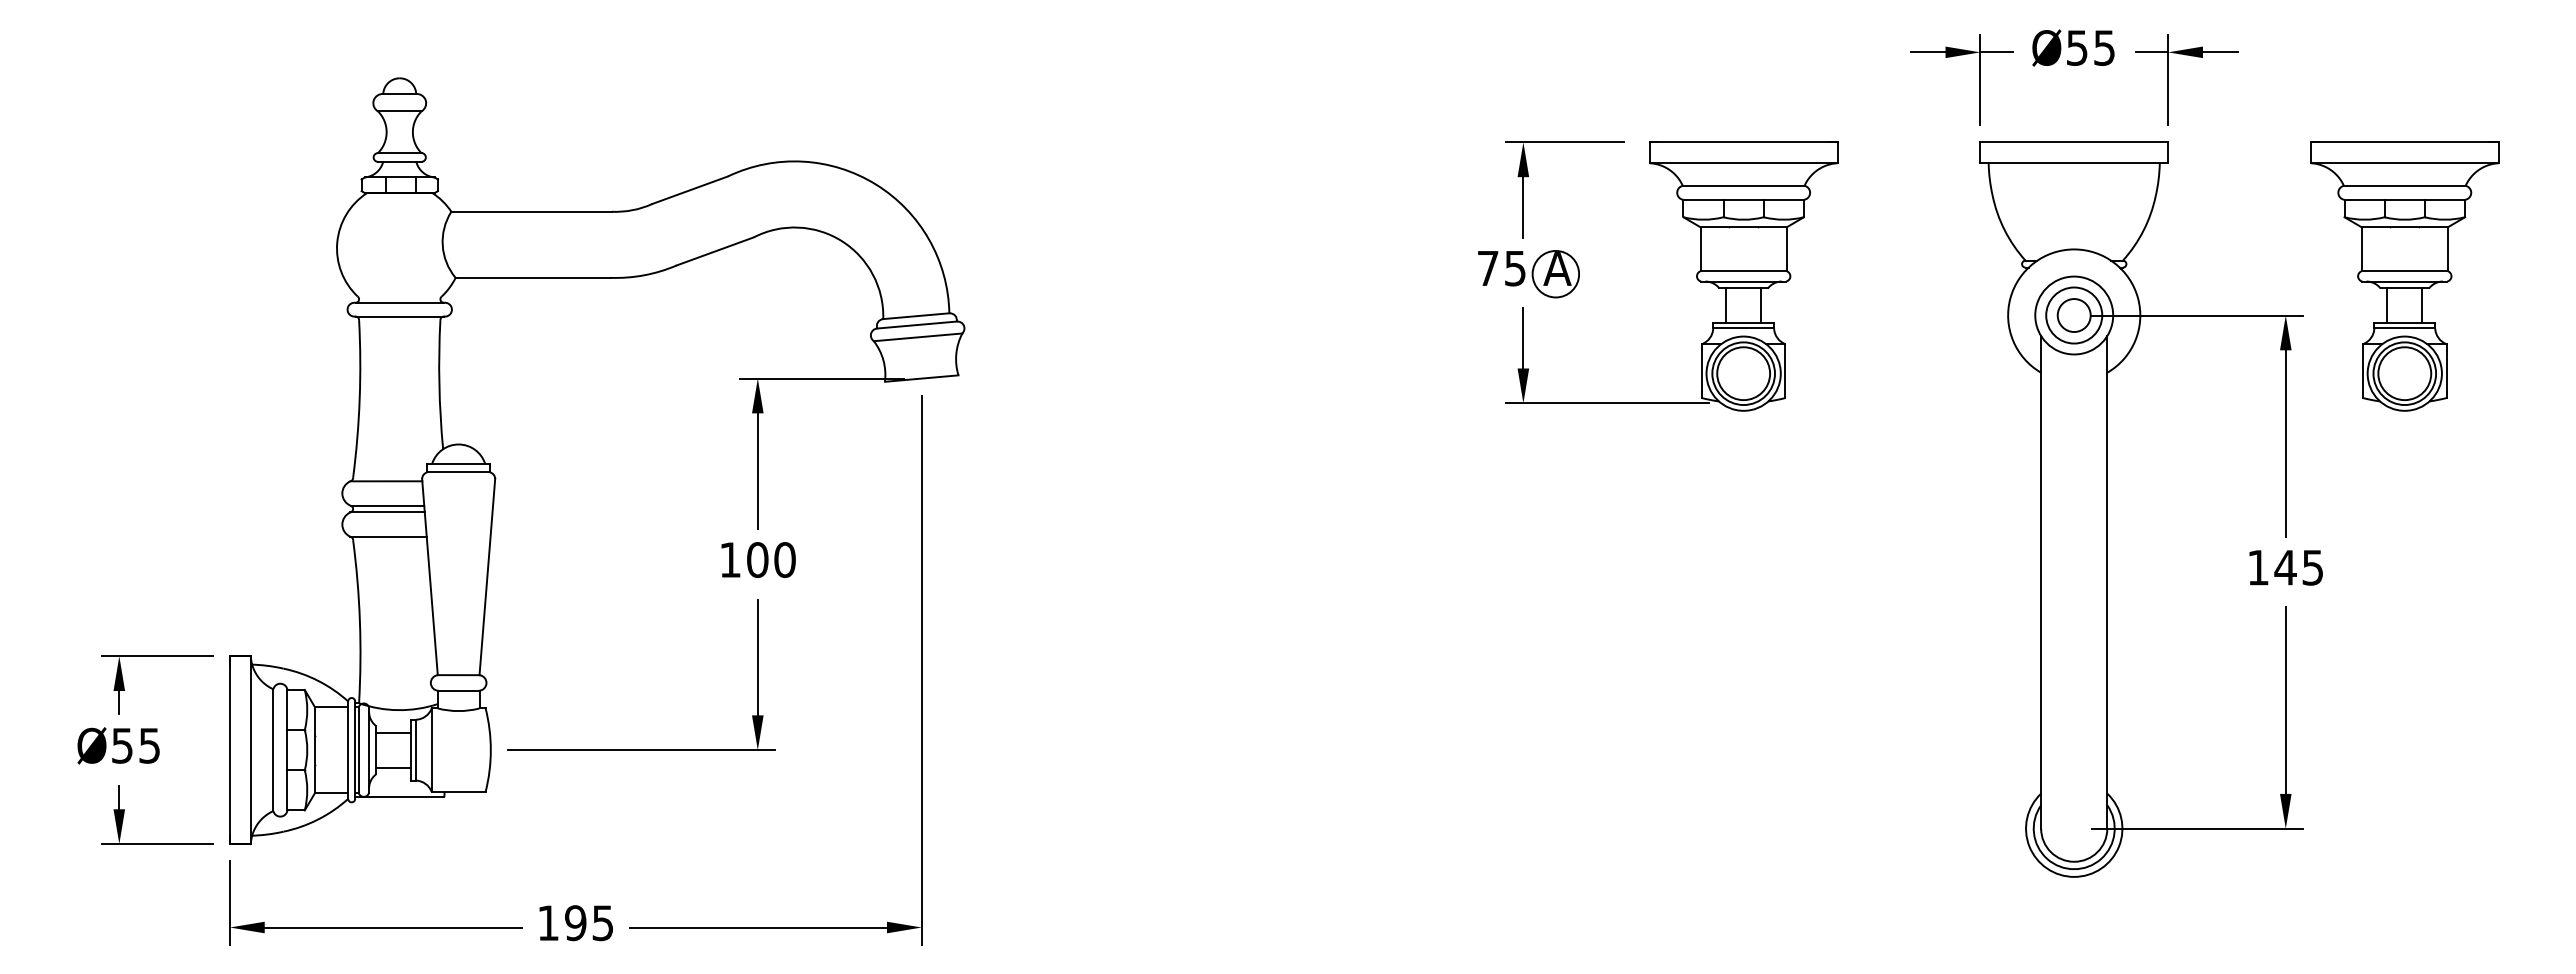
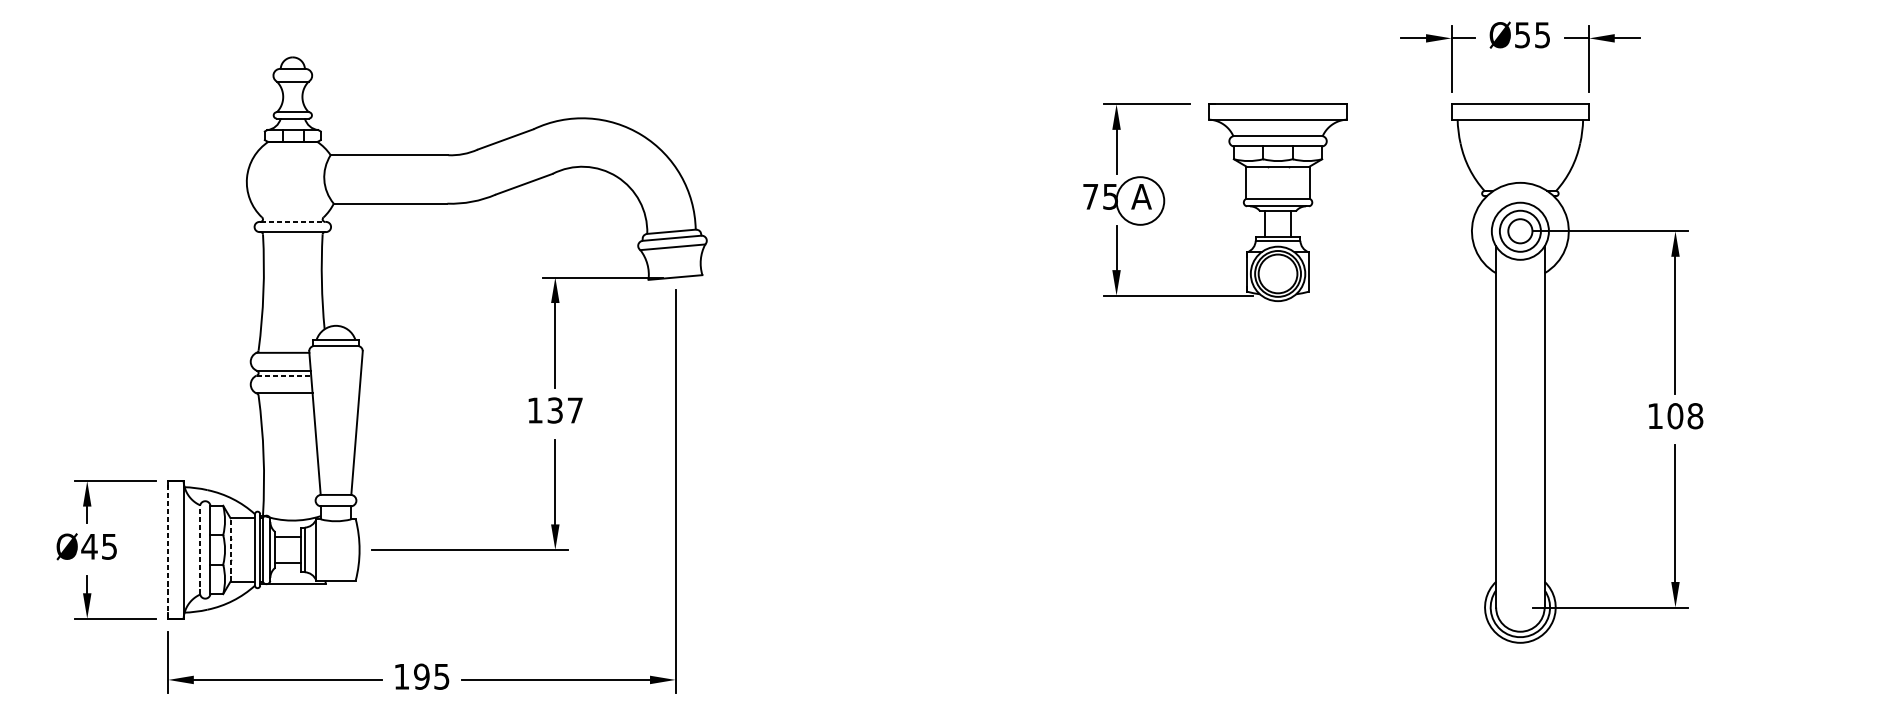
circle: (1555, 273) -> (1140, 200), size x1.4
part: (2404, 276) -> (1762, 202), removed
line: (400, 302) -> (293, 221), solid -> dashed
line: (388, 512) -> (284, 375), solid -> dashed
text: (771, 559) -> (565, 410), 100 -> 137
text: (2298, 567) -> (1684, 416), 145 -> 108
text: (122, 745) -> (89, 546), Ø55 -> Ø45
line: (314, 749) -> (230, 549), solid -> dashed
line: (229, 750) -> (168, 550), solid -> dashed
line: (273, 750) -> (200, 550), solid -> dashed

